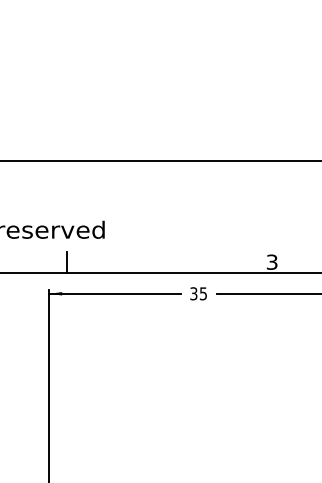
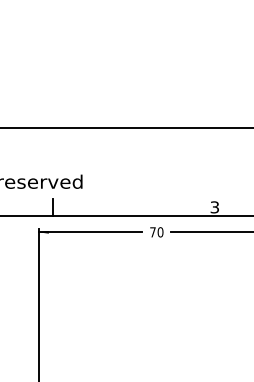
text: (198, 293) -> (156, 232), 35 -> 70

